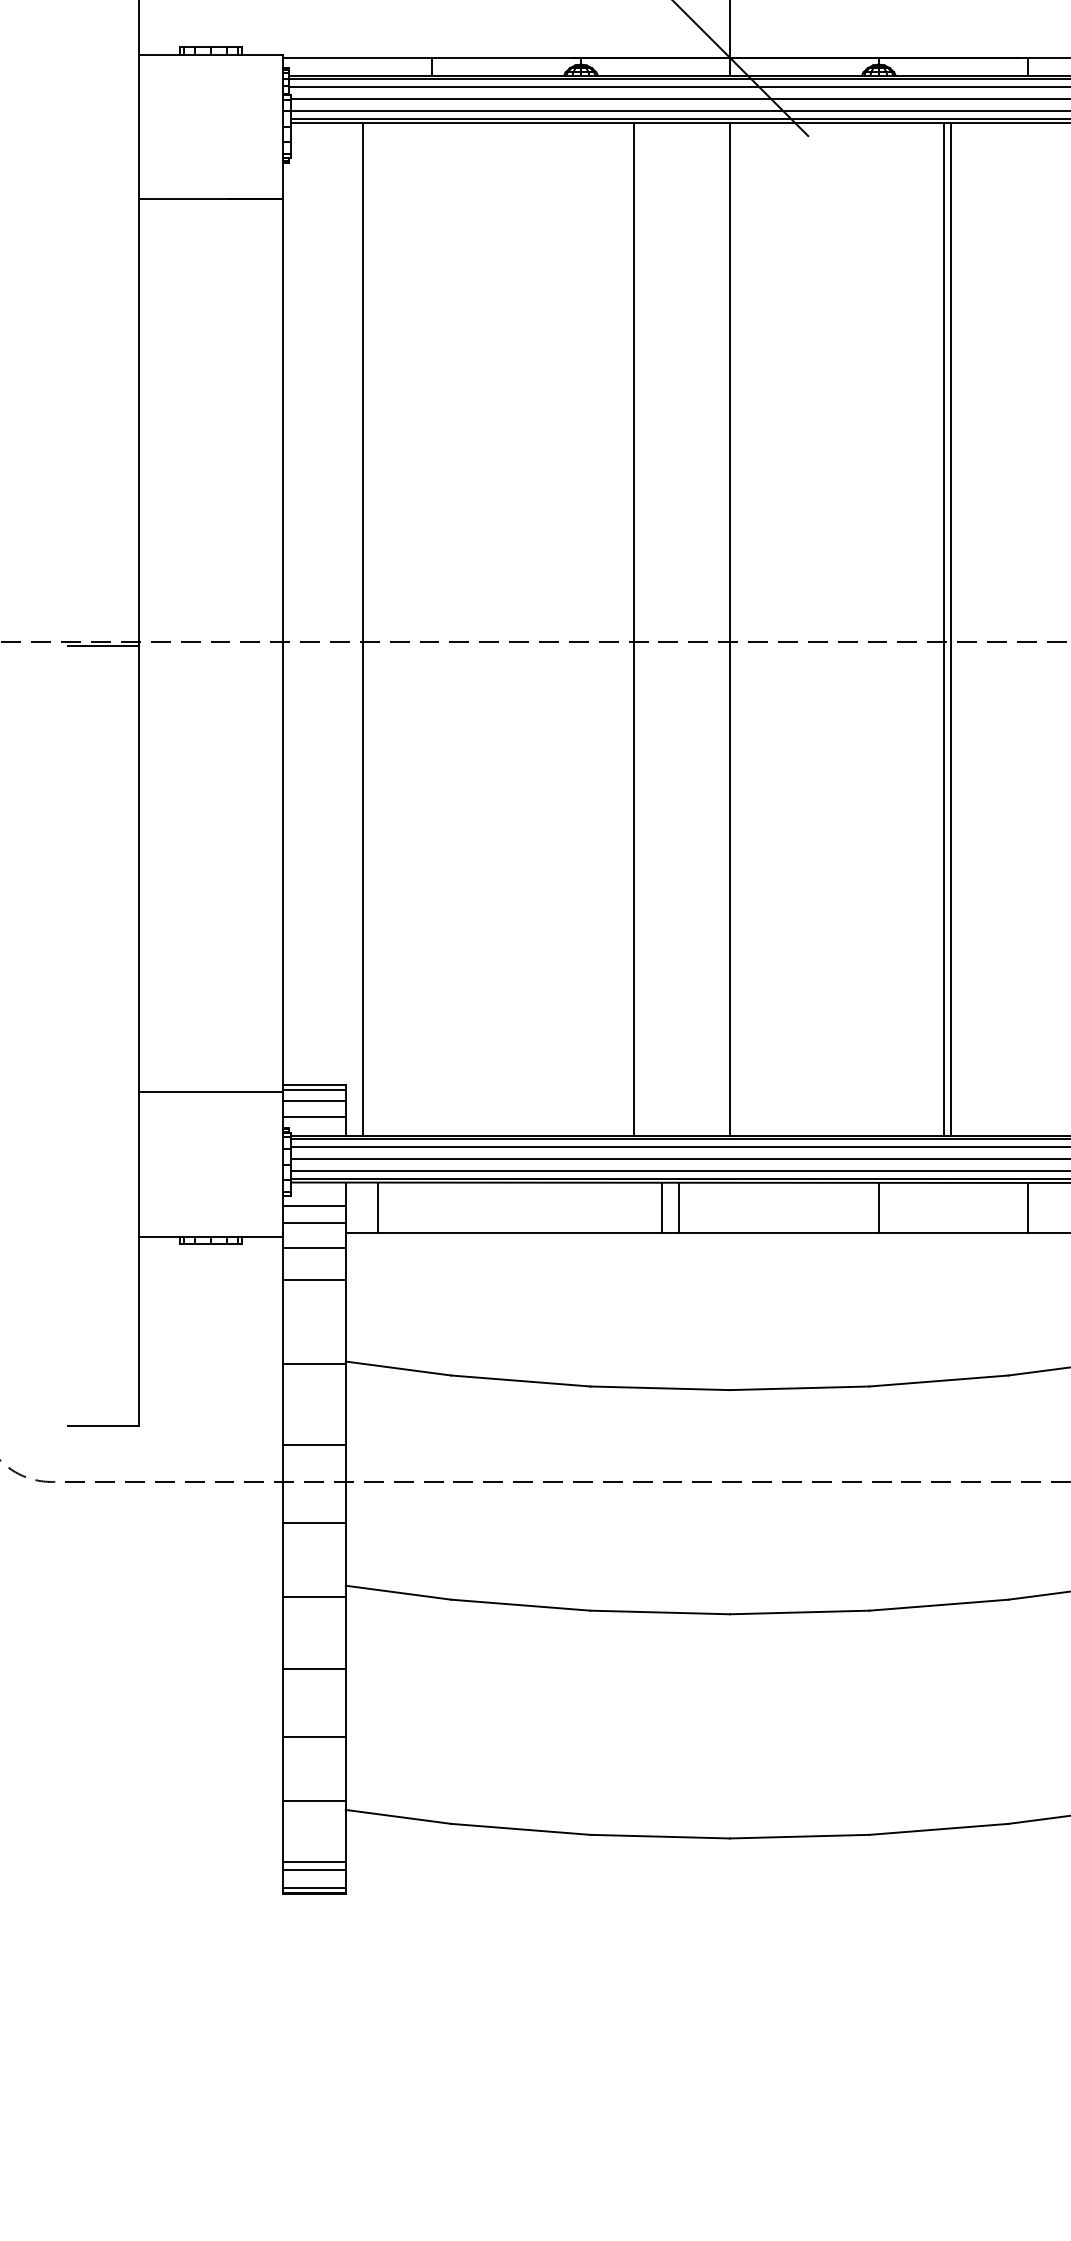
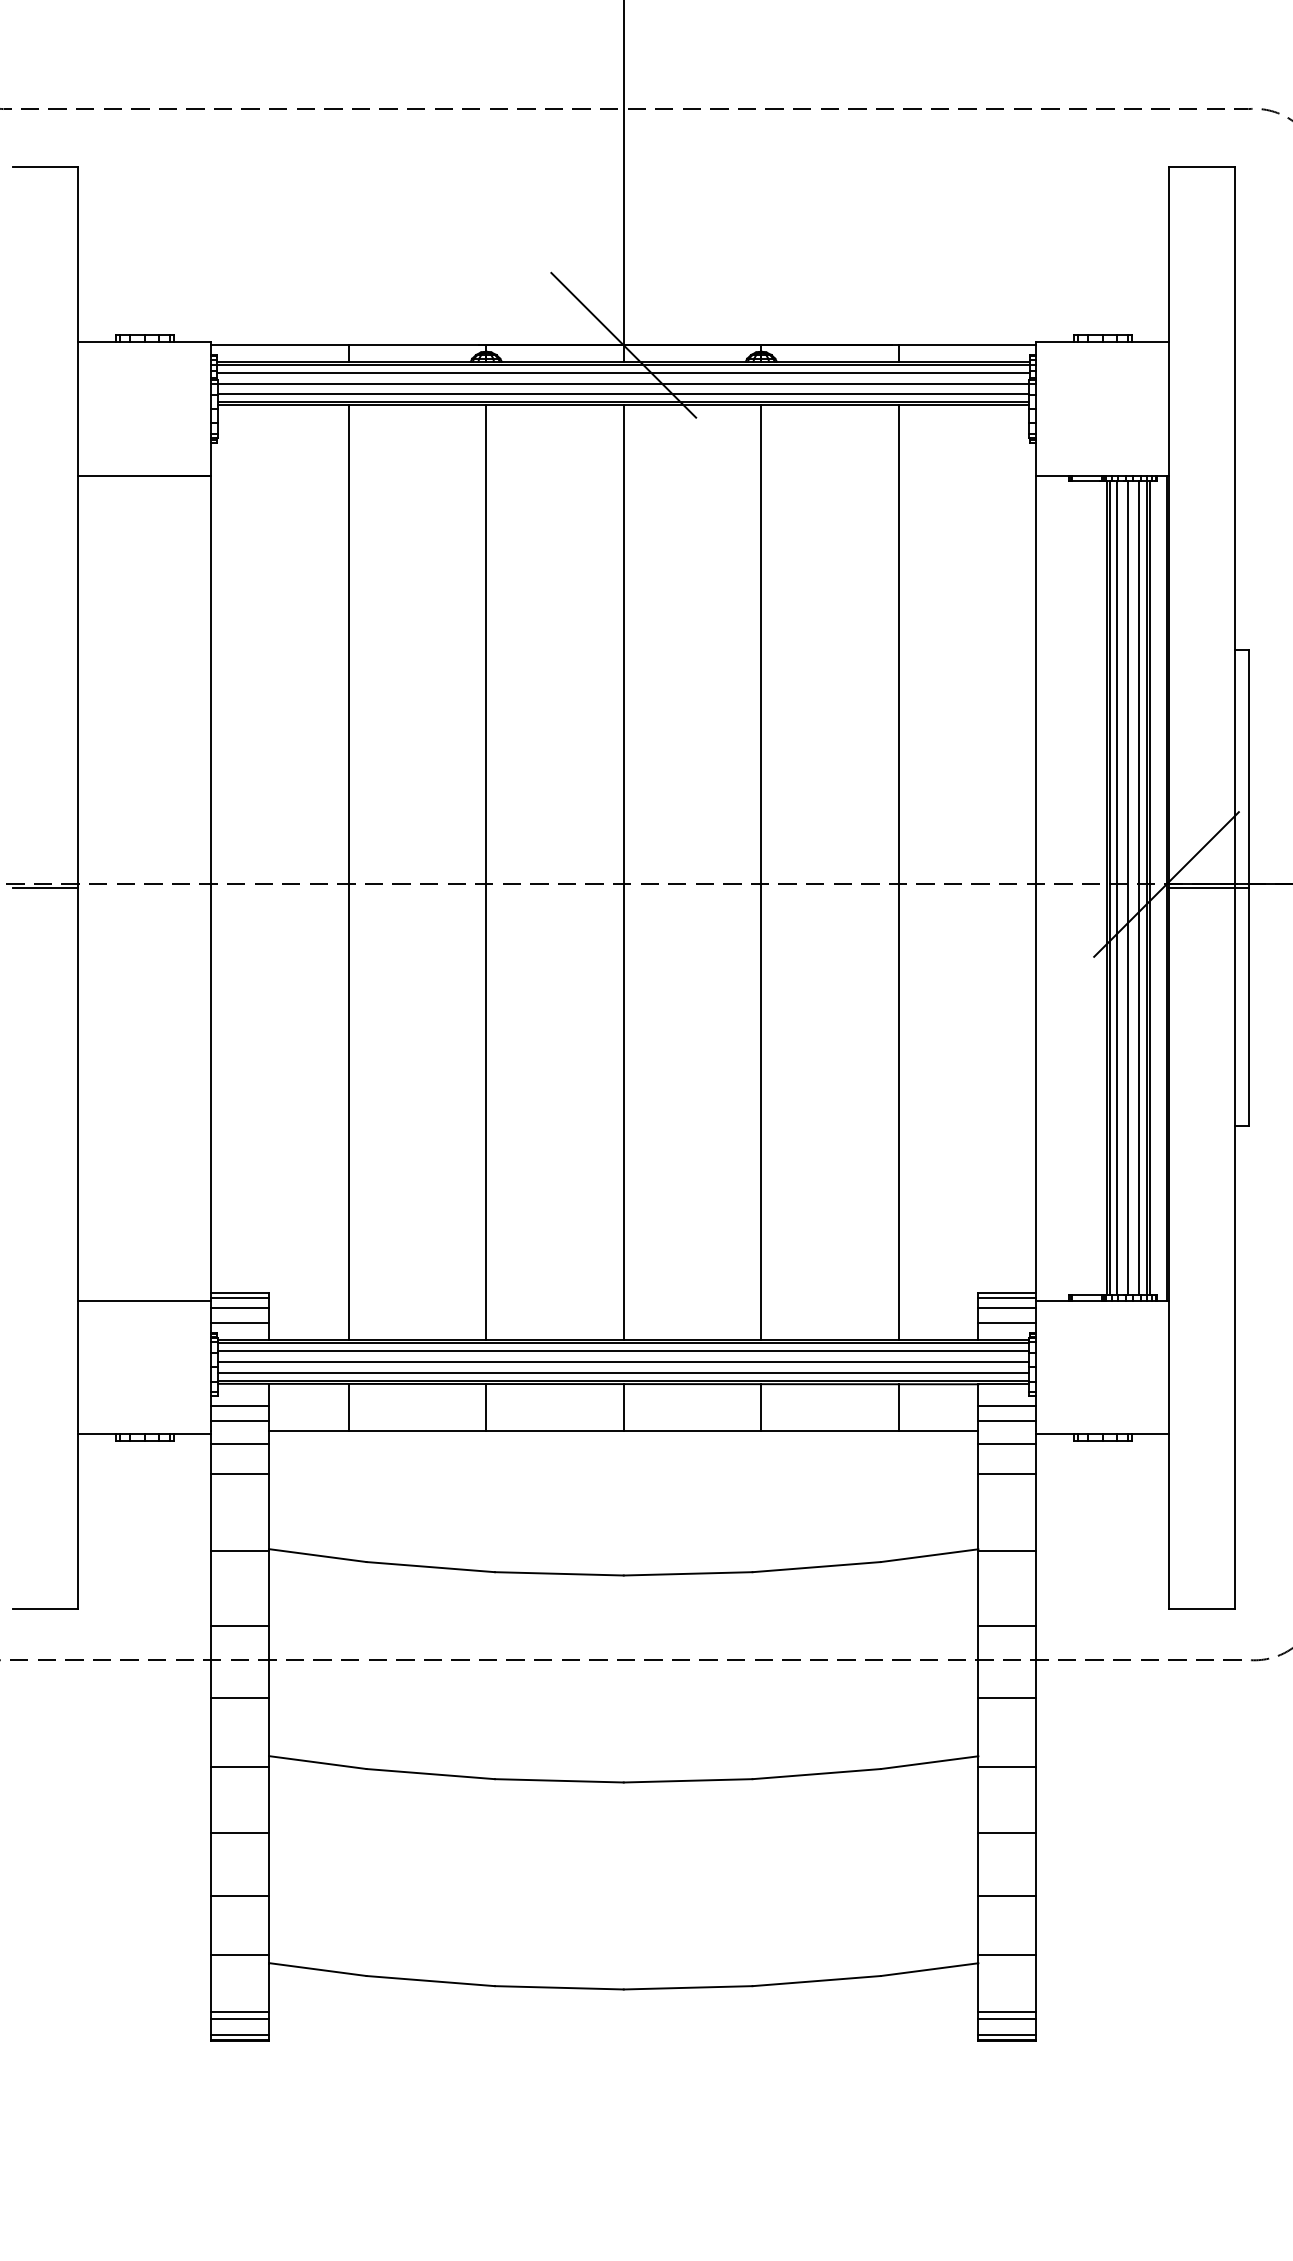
line: (362, 628) -> (348, 872), moved
line: (634, 628) -> (486, 872), moved
line: (944, 628) -> (761, 872), moved
line: (950, 628) -> (898, 872), moved
line: (377, 1207) -> (348, 1406), moved
line: (662, 1207) -> (486, 1406), moved
line: (678, 1207) -> (623, 1406), moved

